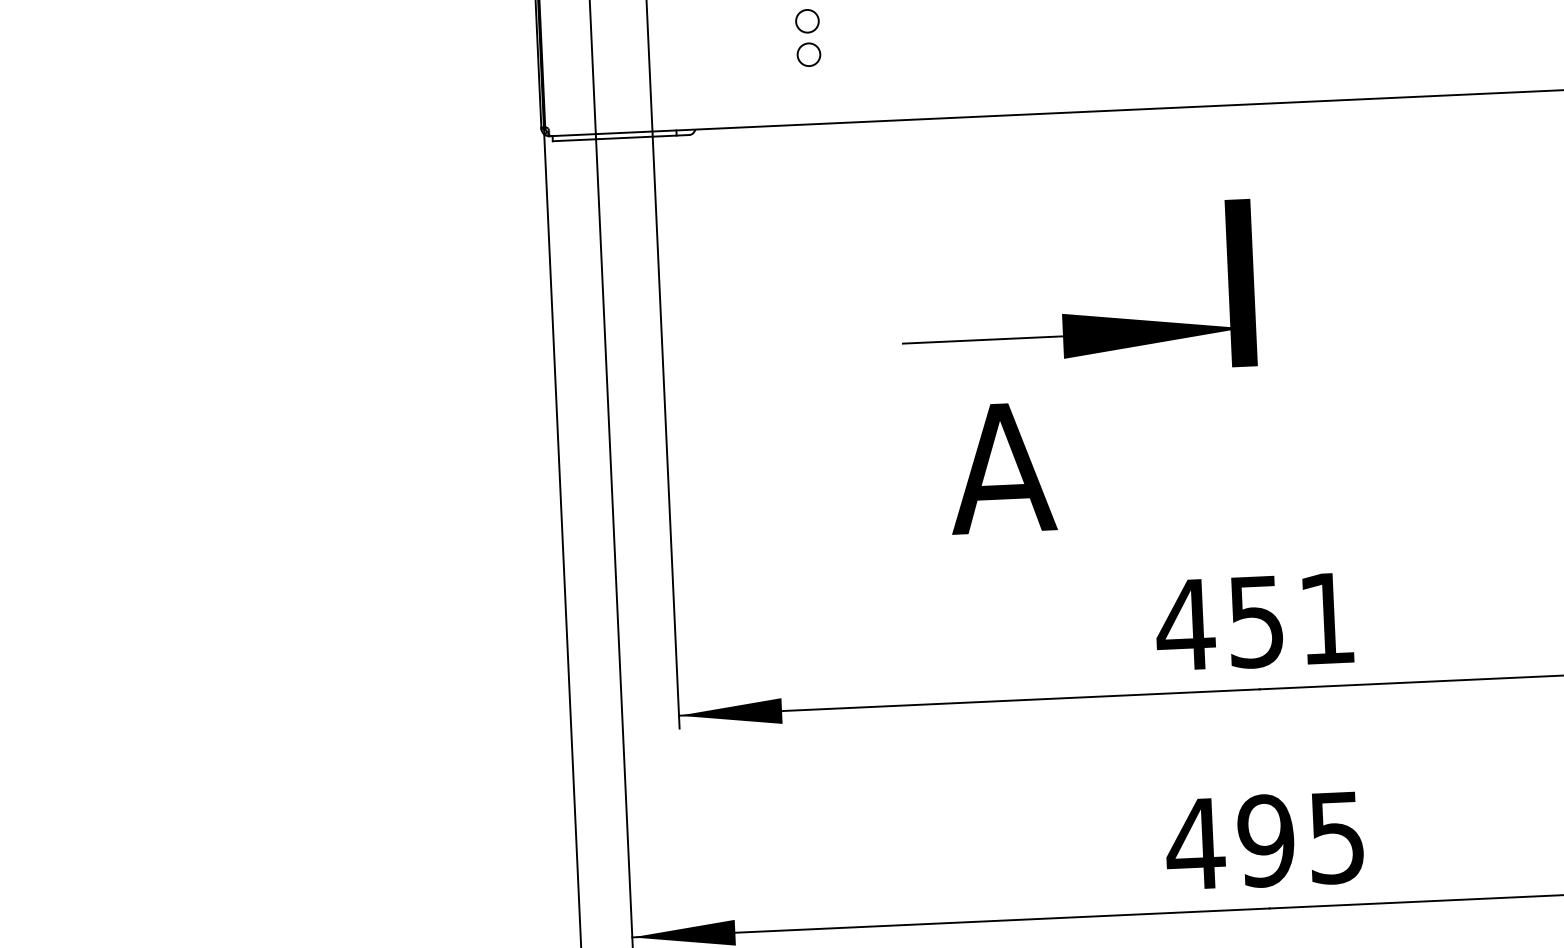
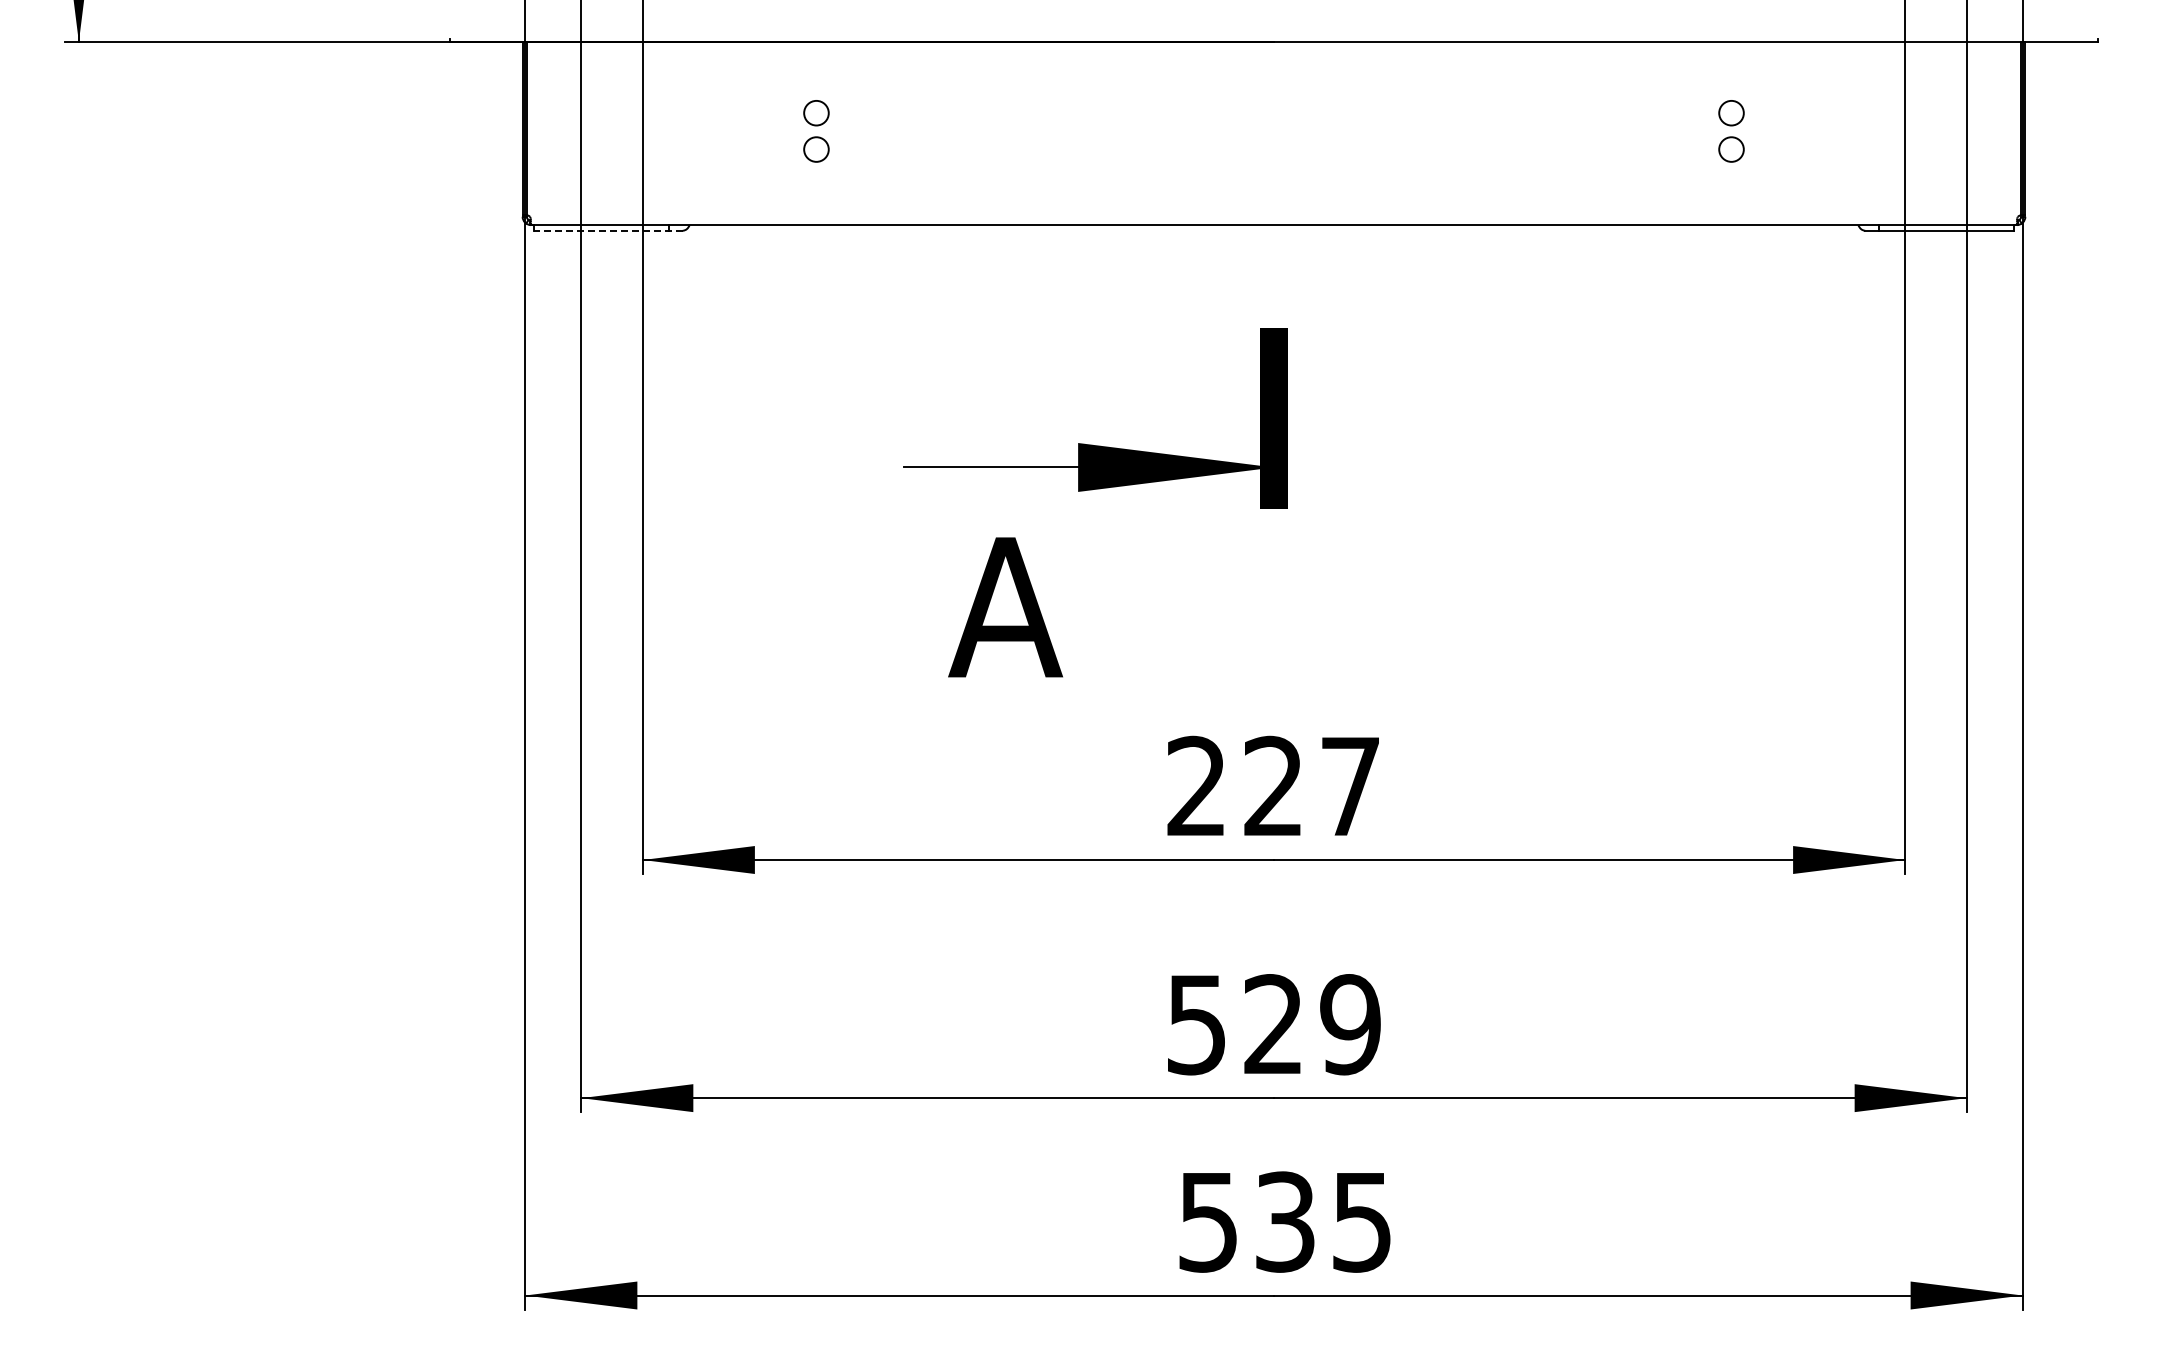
line: (620, 137) -> (608, 230), solid -> dashed
text: (1254, 621) -> (1271, 786), 451 -> 227
text: (1265, 840) -> (1272, 1024), 495 -> 529

